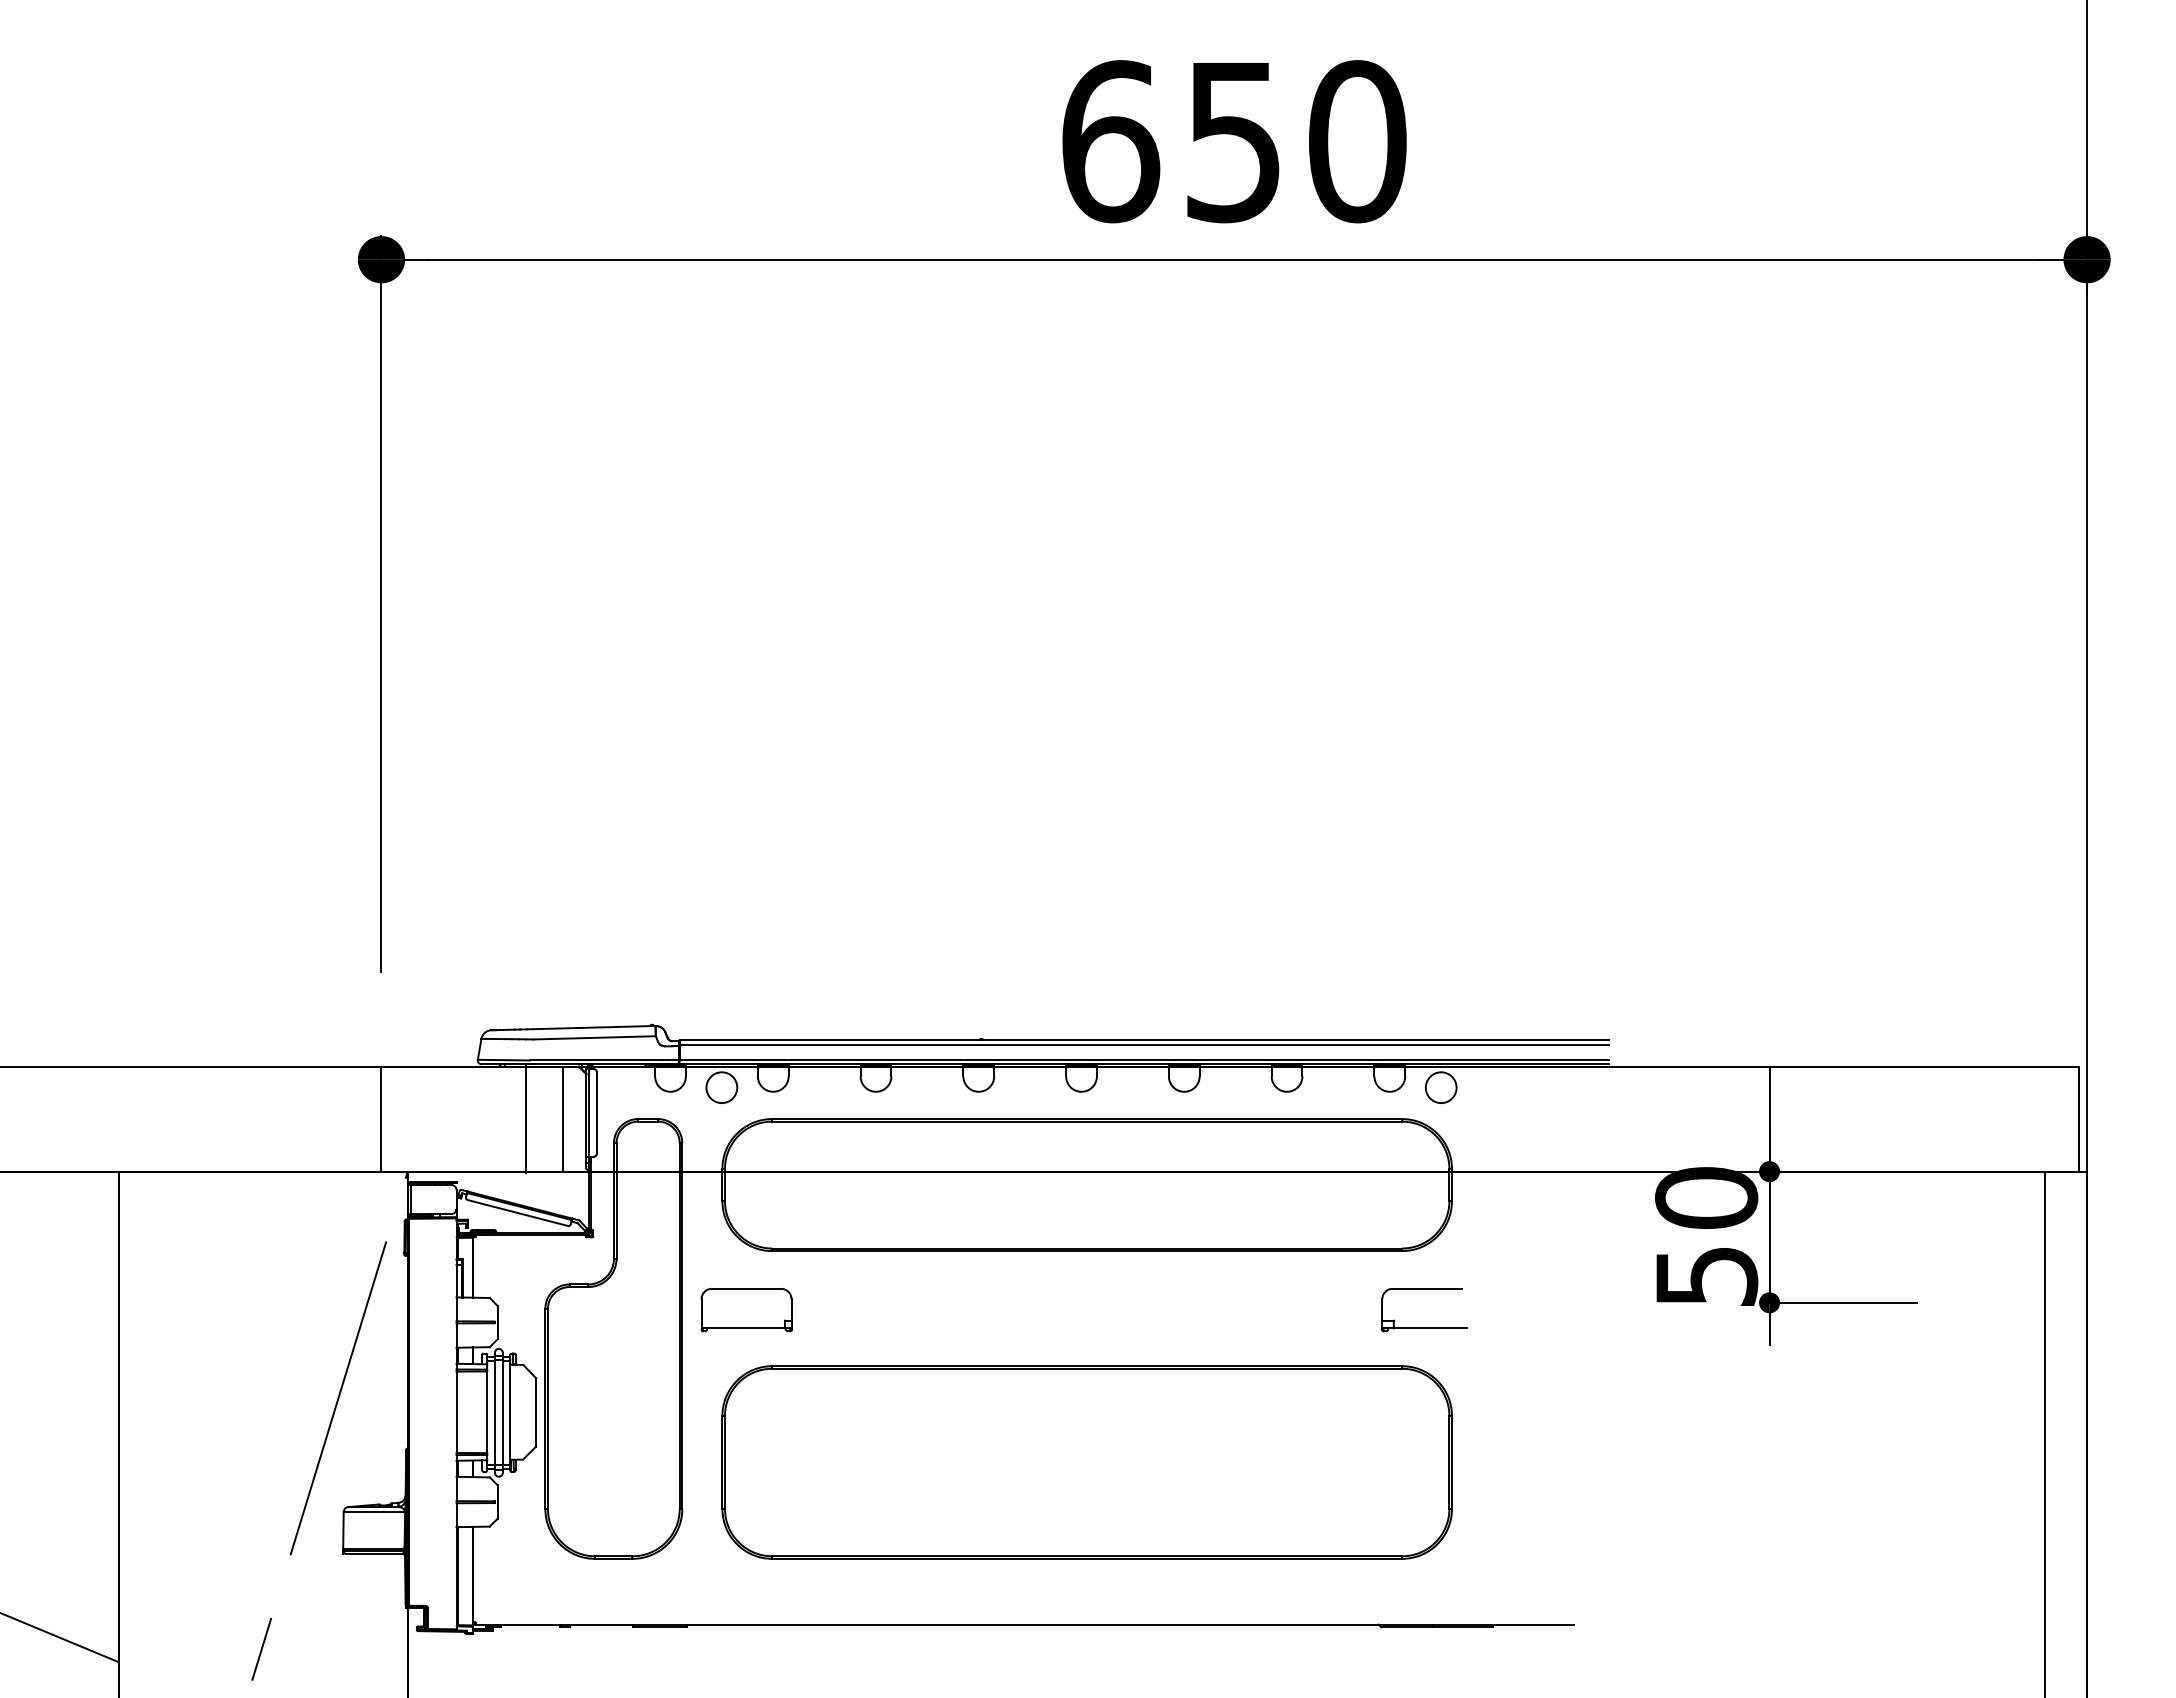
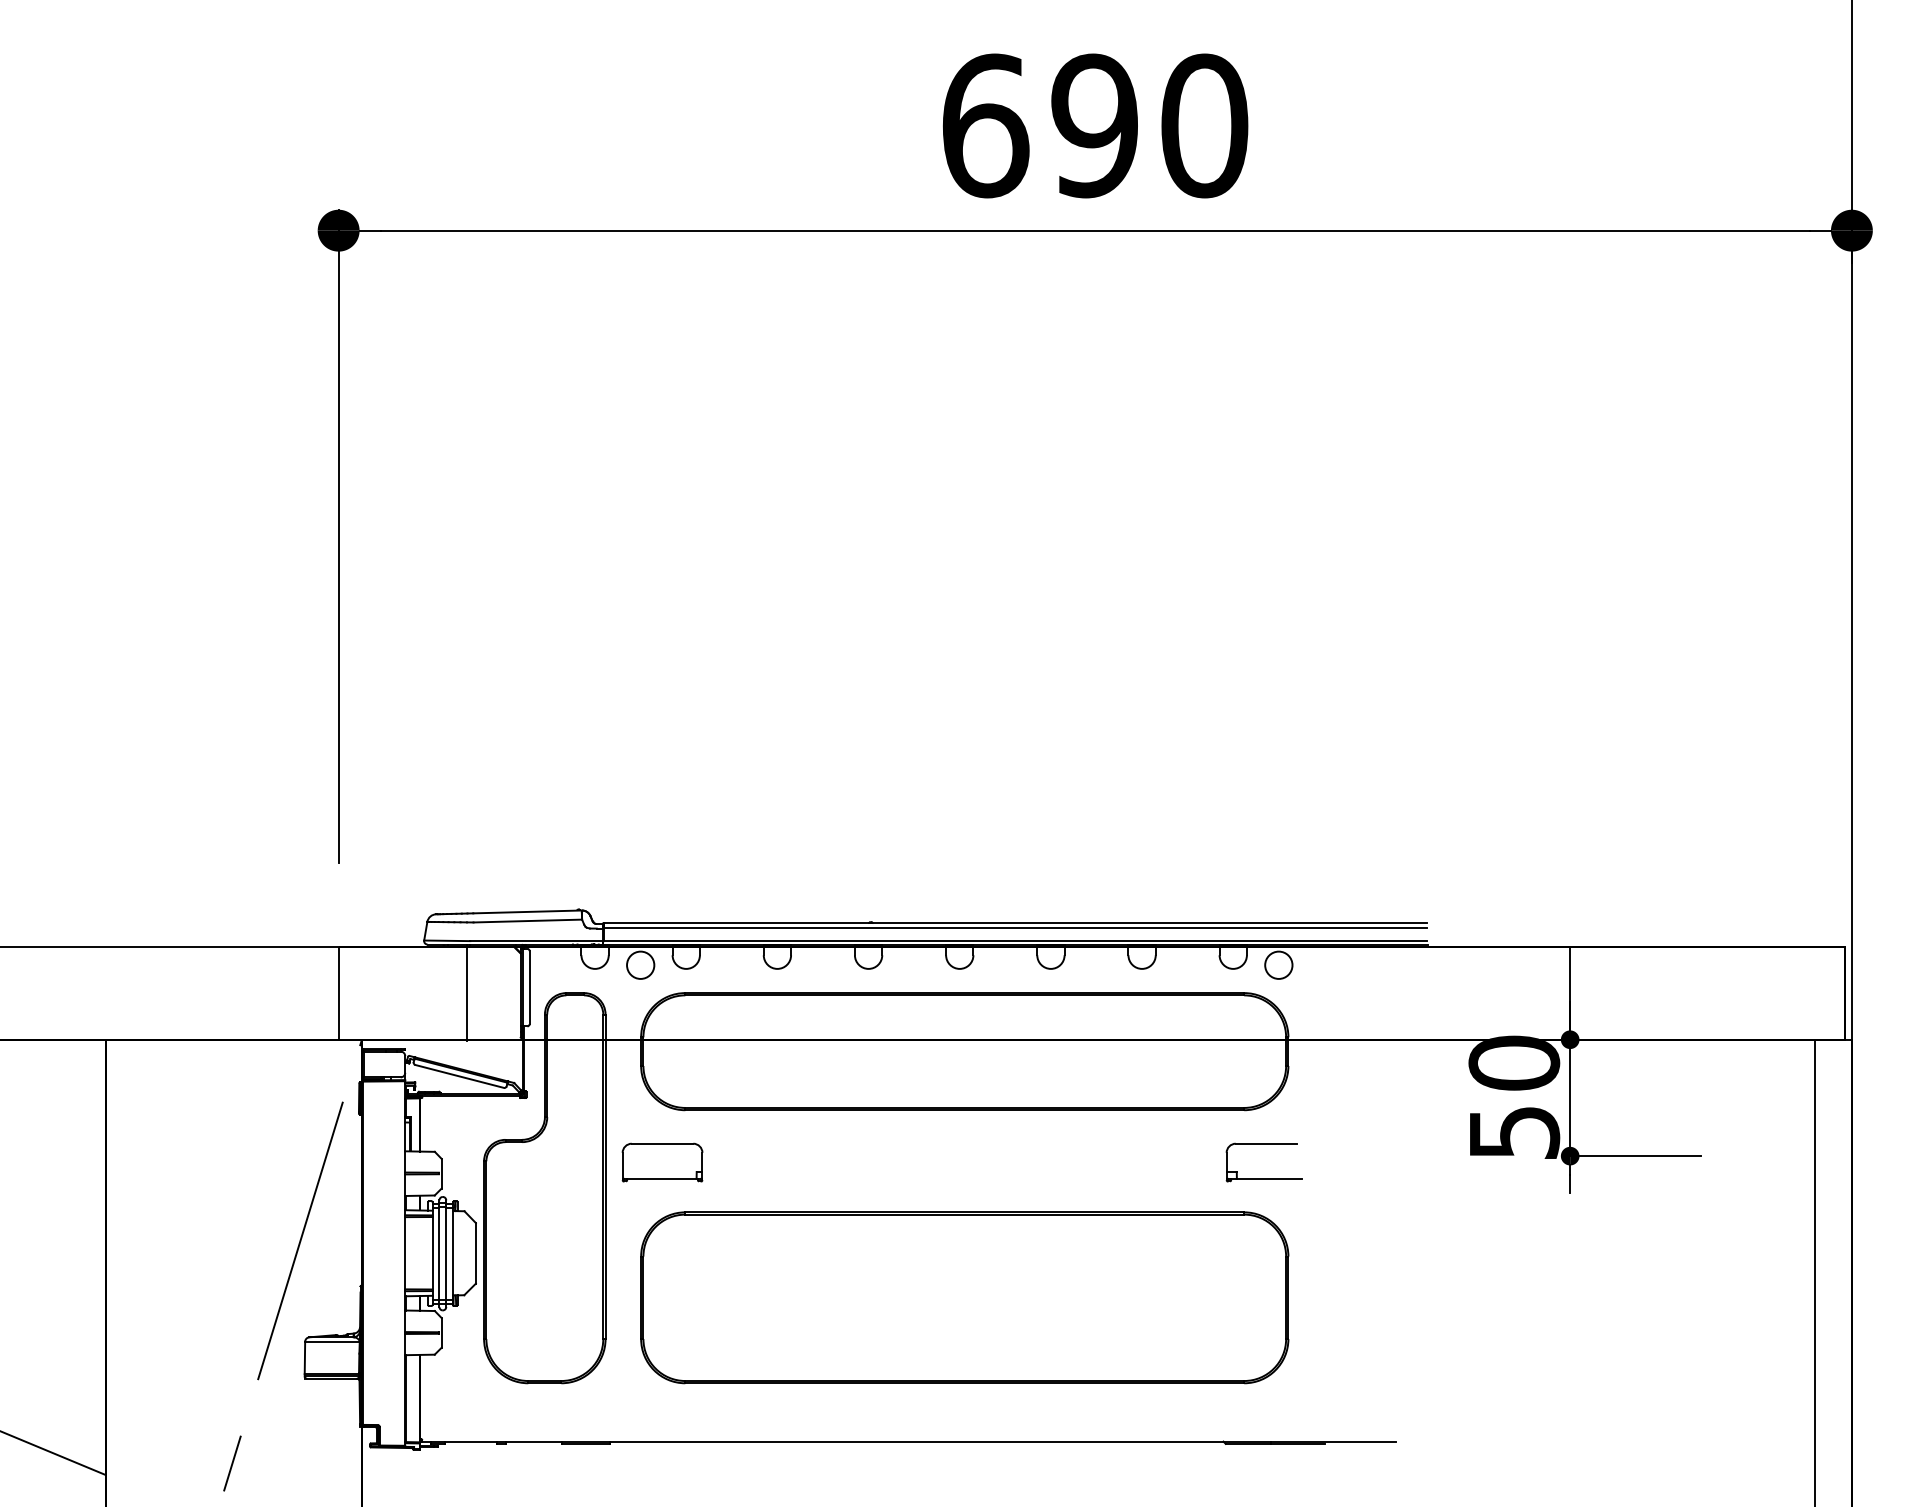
text: (1233, 141) -> (1094, 125), 650 -> 690
line: (562, 1118) -> (499, 992), removed

